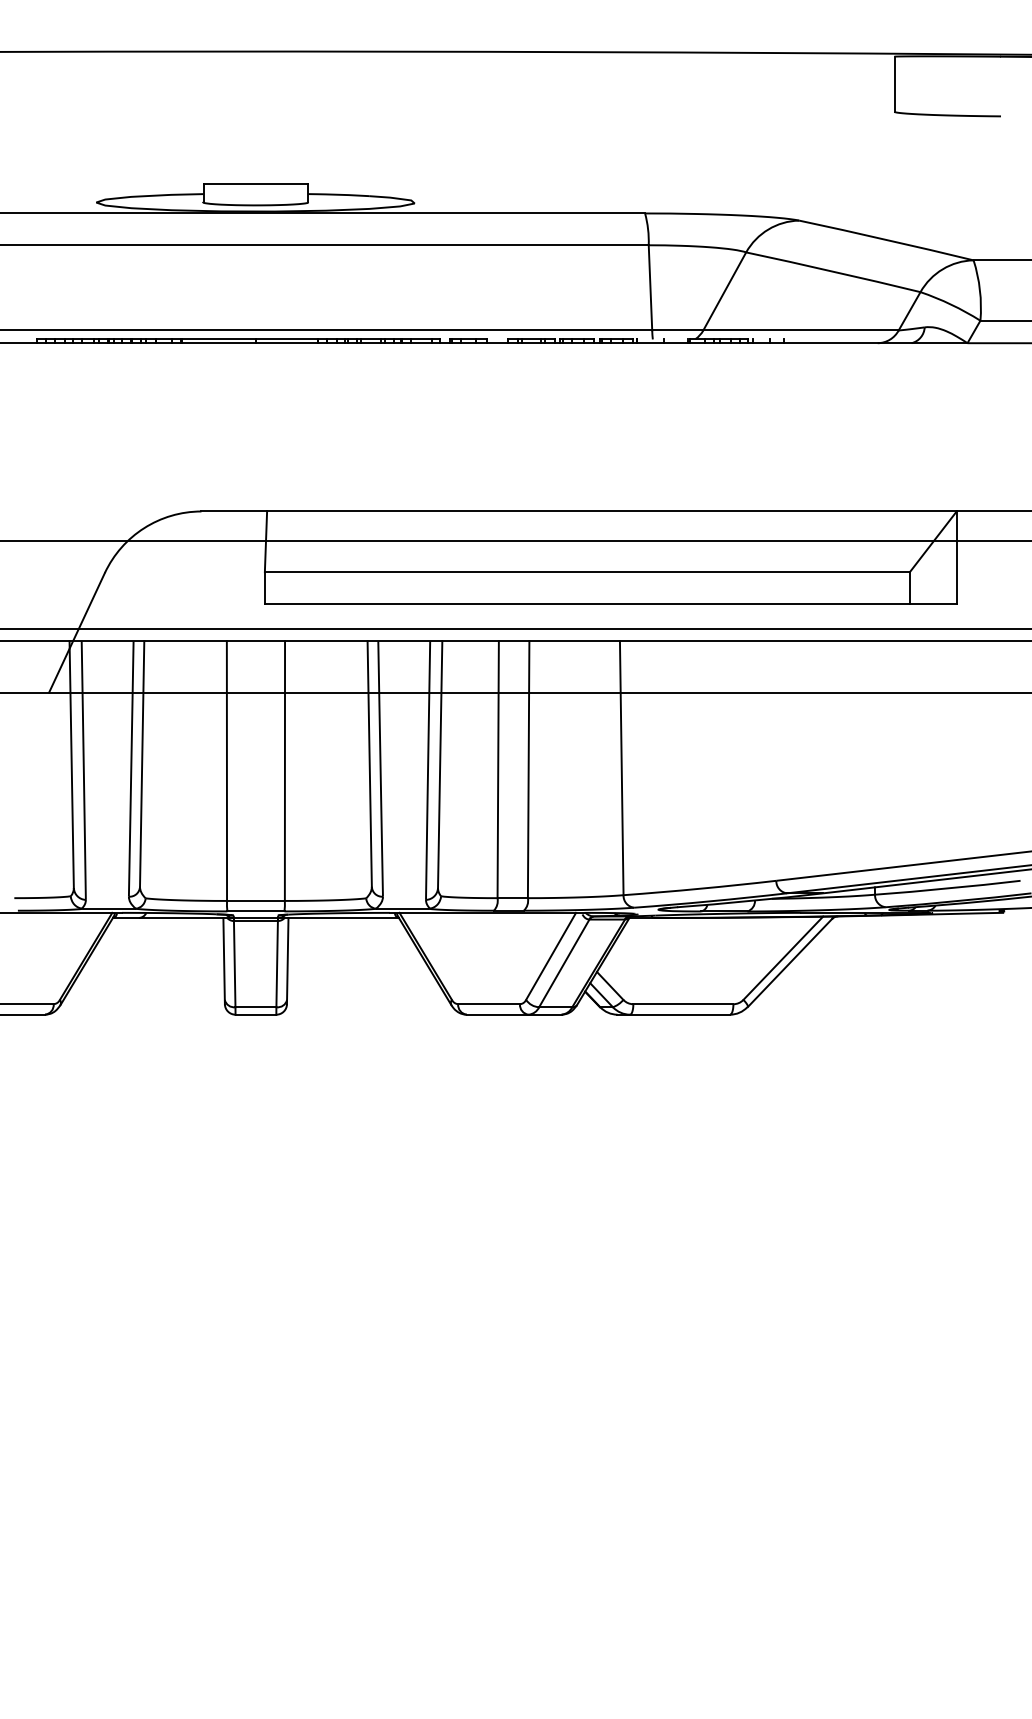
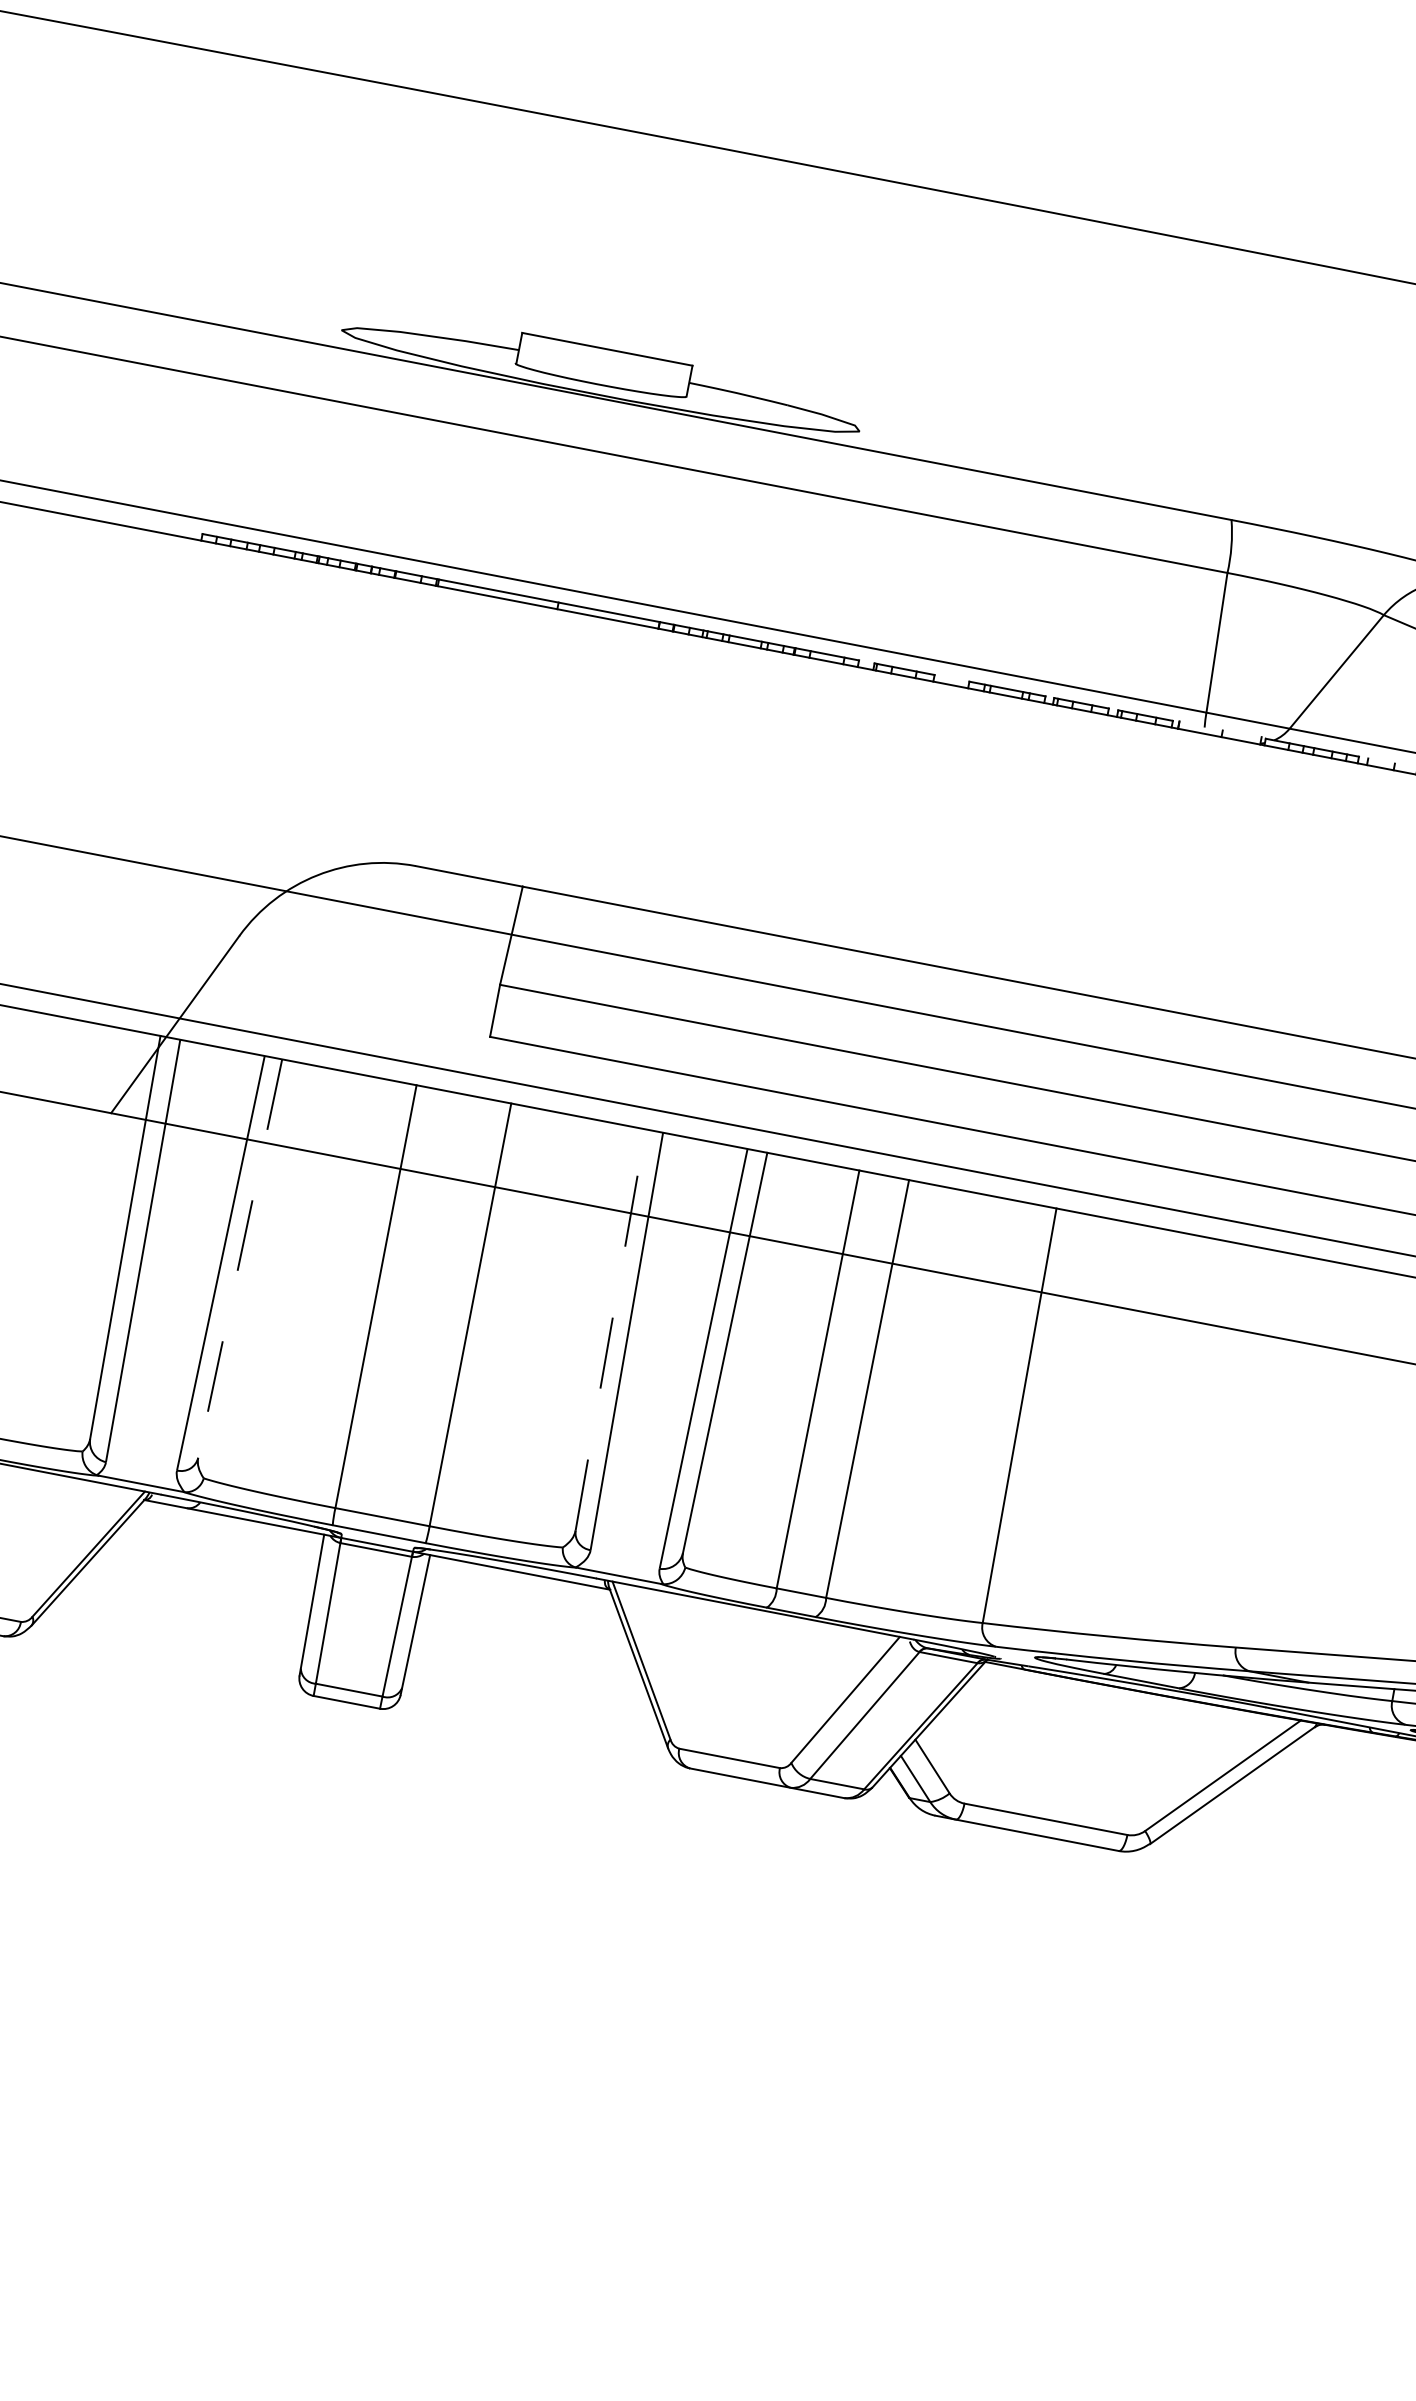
line: (142, 764) -> (240, 1259), solid -> dashed
line: (369, 764) -> (610, 1330), solid -> dashed

